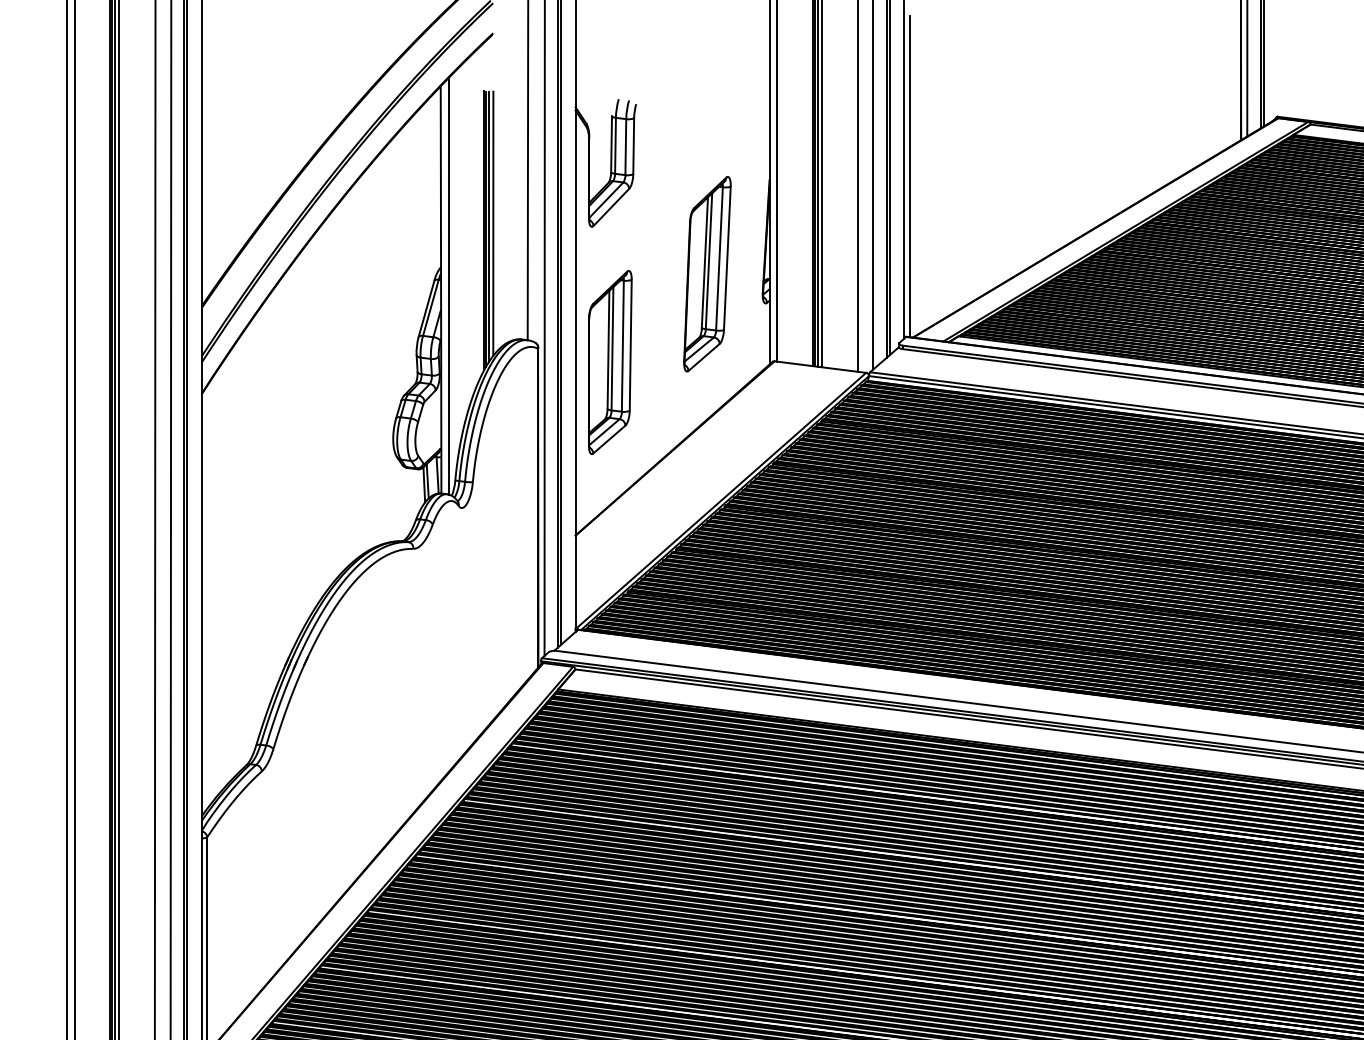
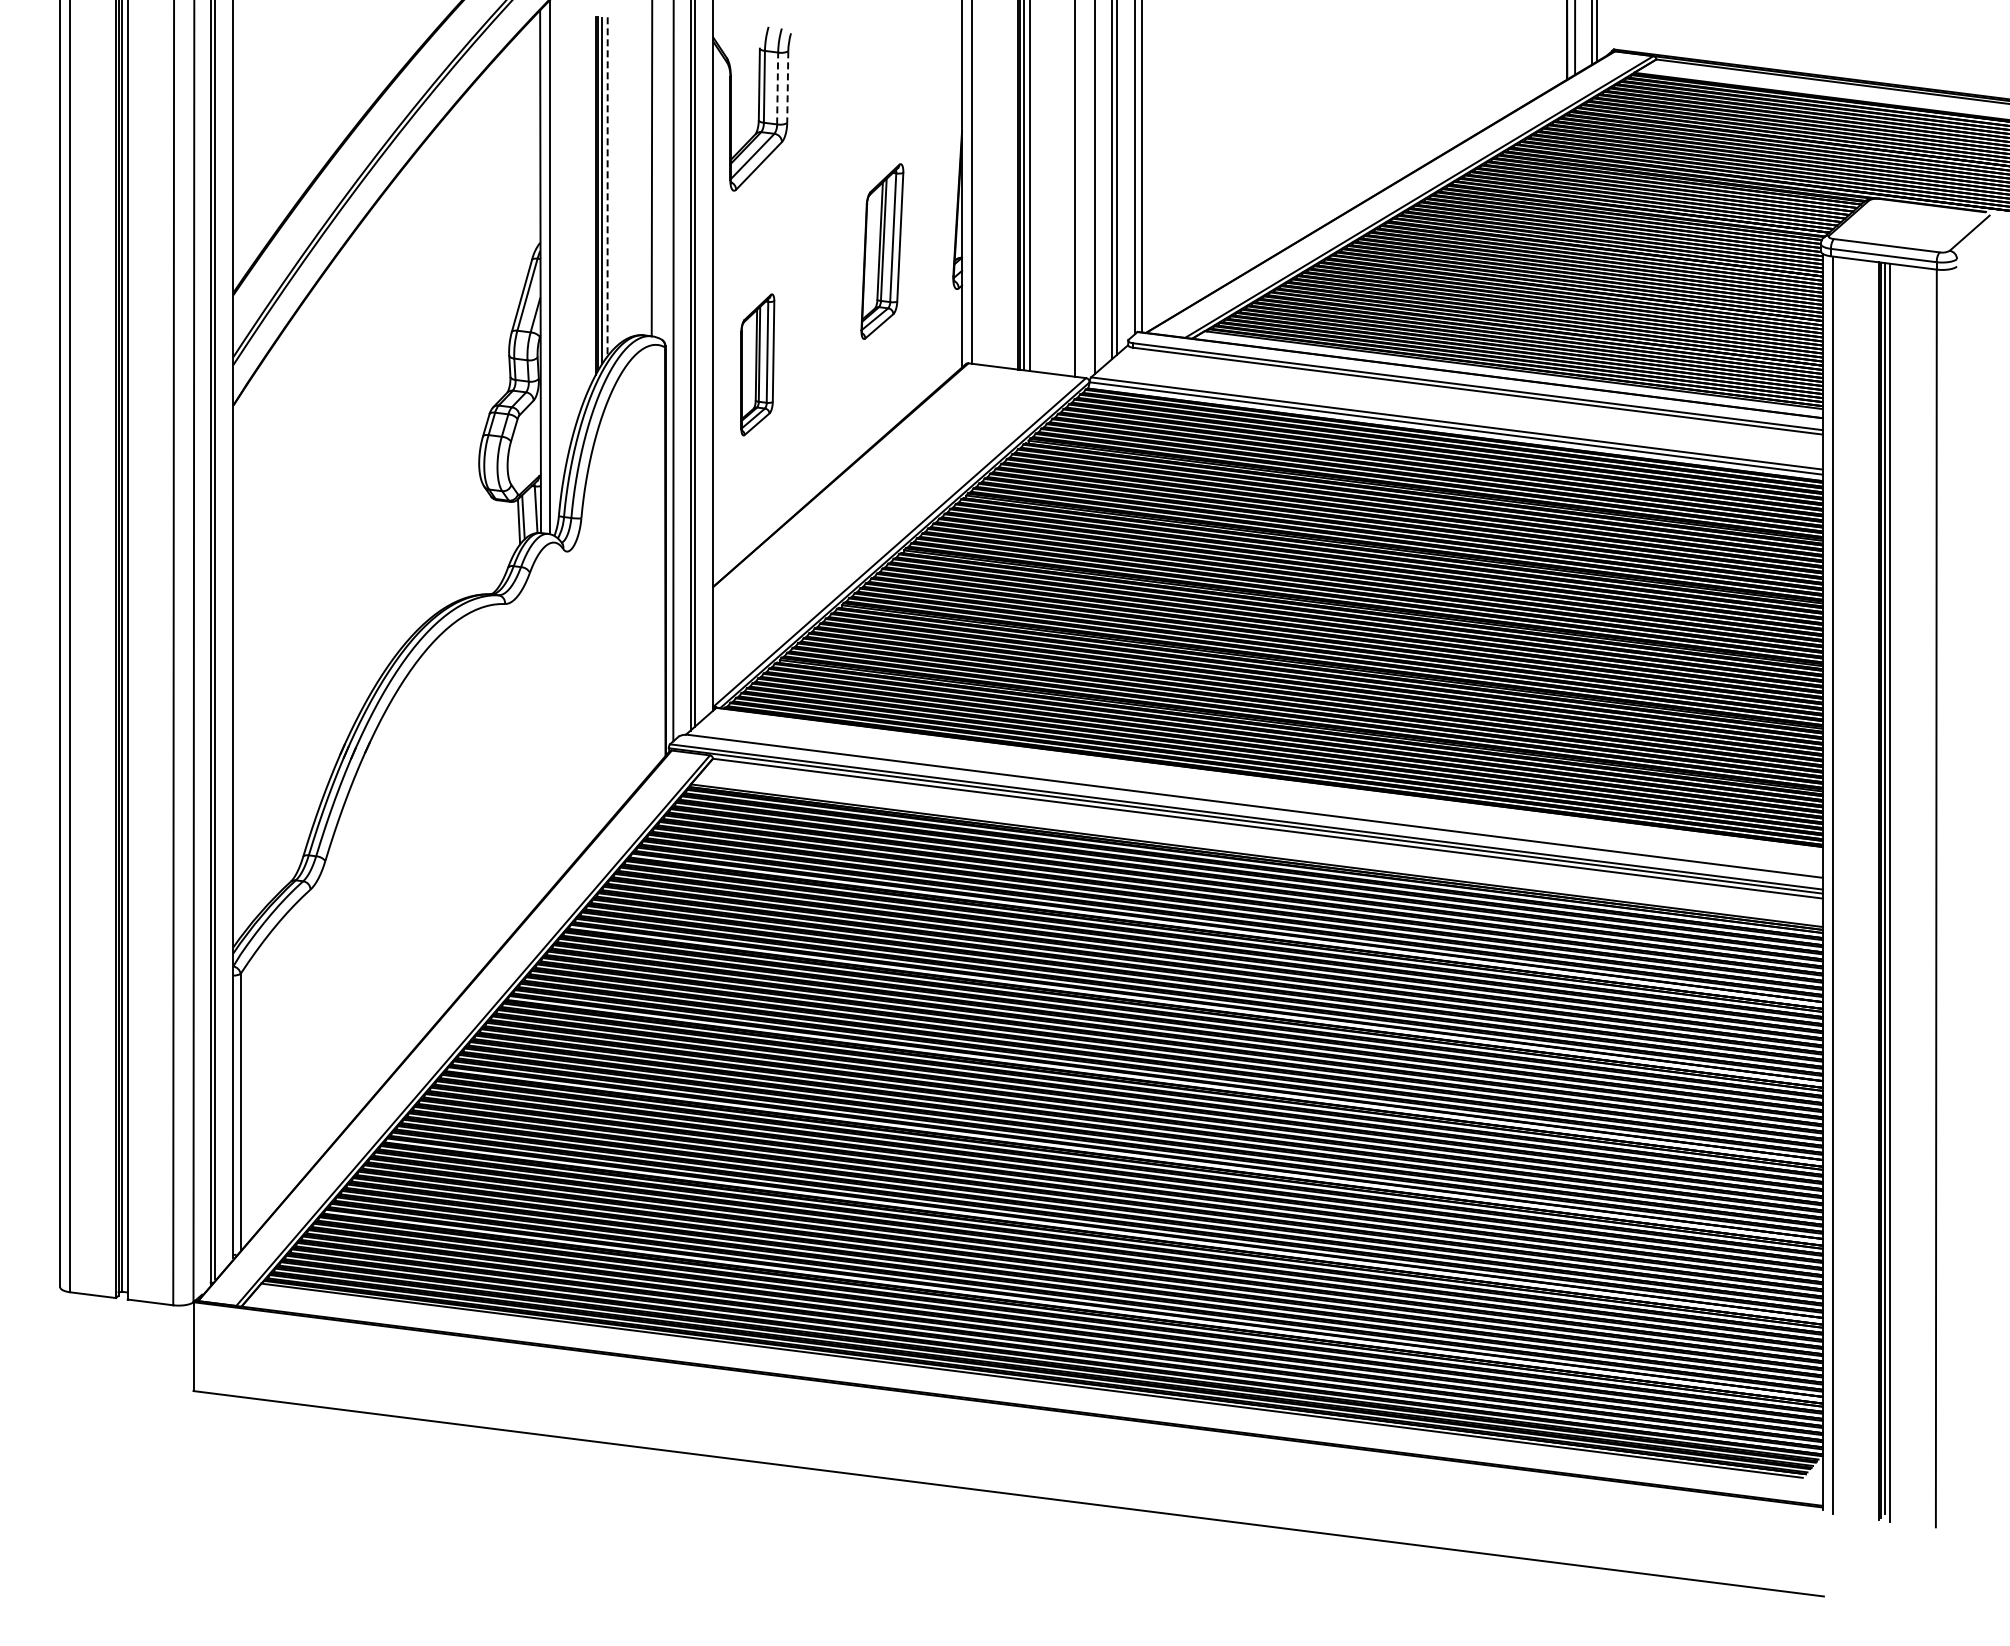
line: (633, 146) -> (787, 87), solid -> dashed
line: (625, 147) -> (777, 88), solid -> dashed
line: (493, 223) -> (607, 186), solid -> dashed
part: (707, 274) -> (882, 251), size x0.7
part: (610, 362) -> (757, 364), size x0.6

